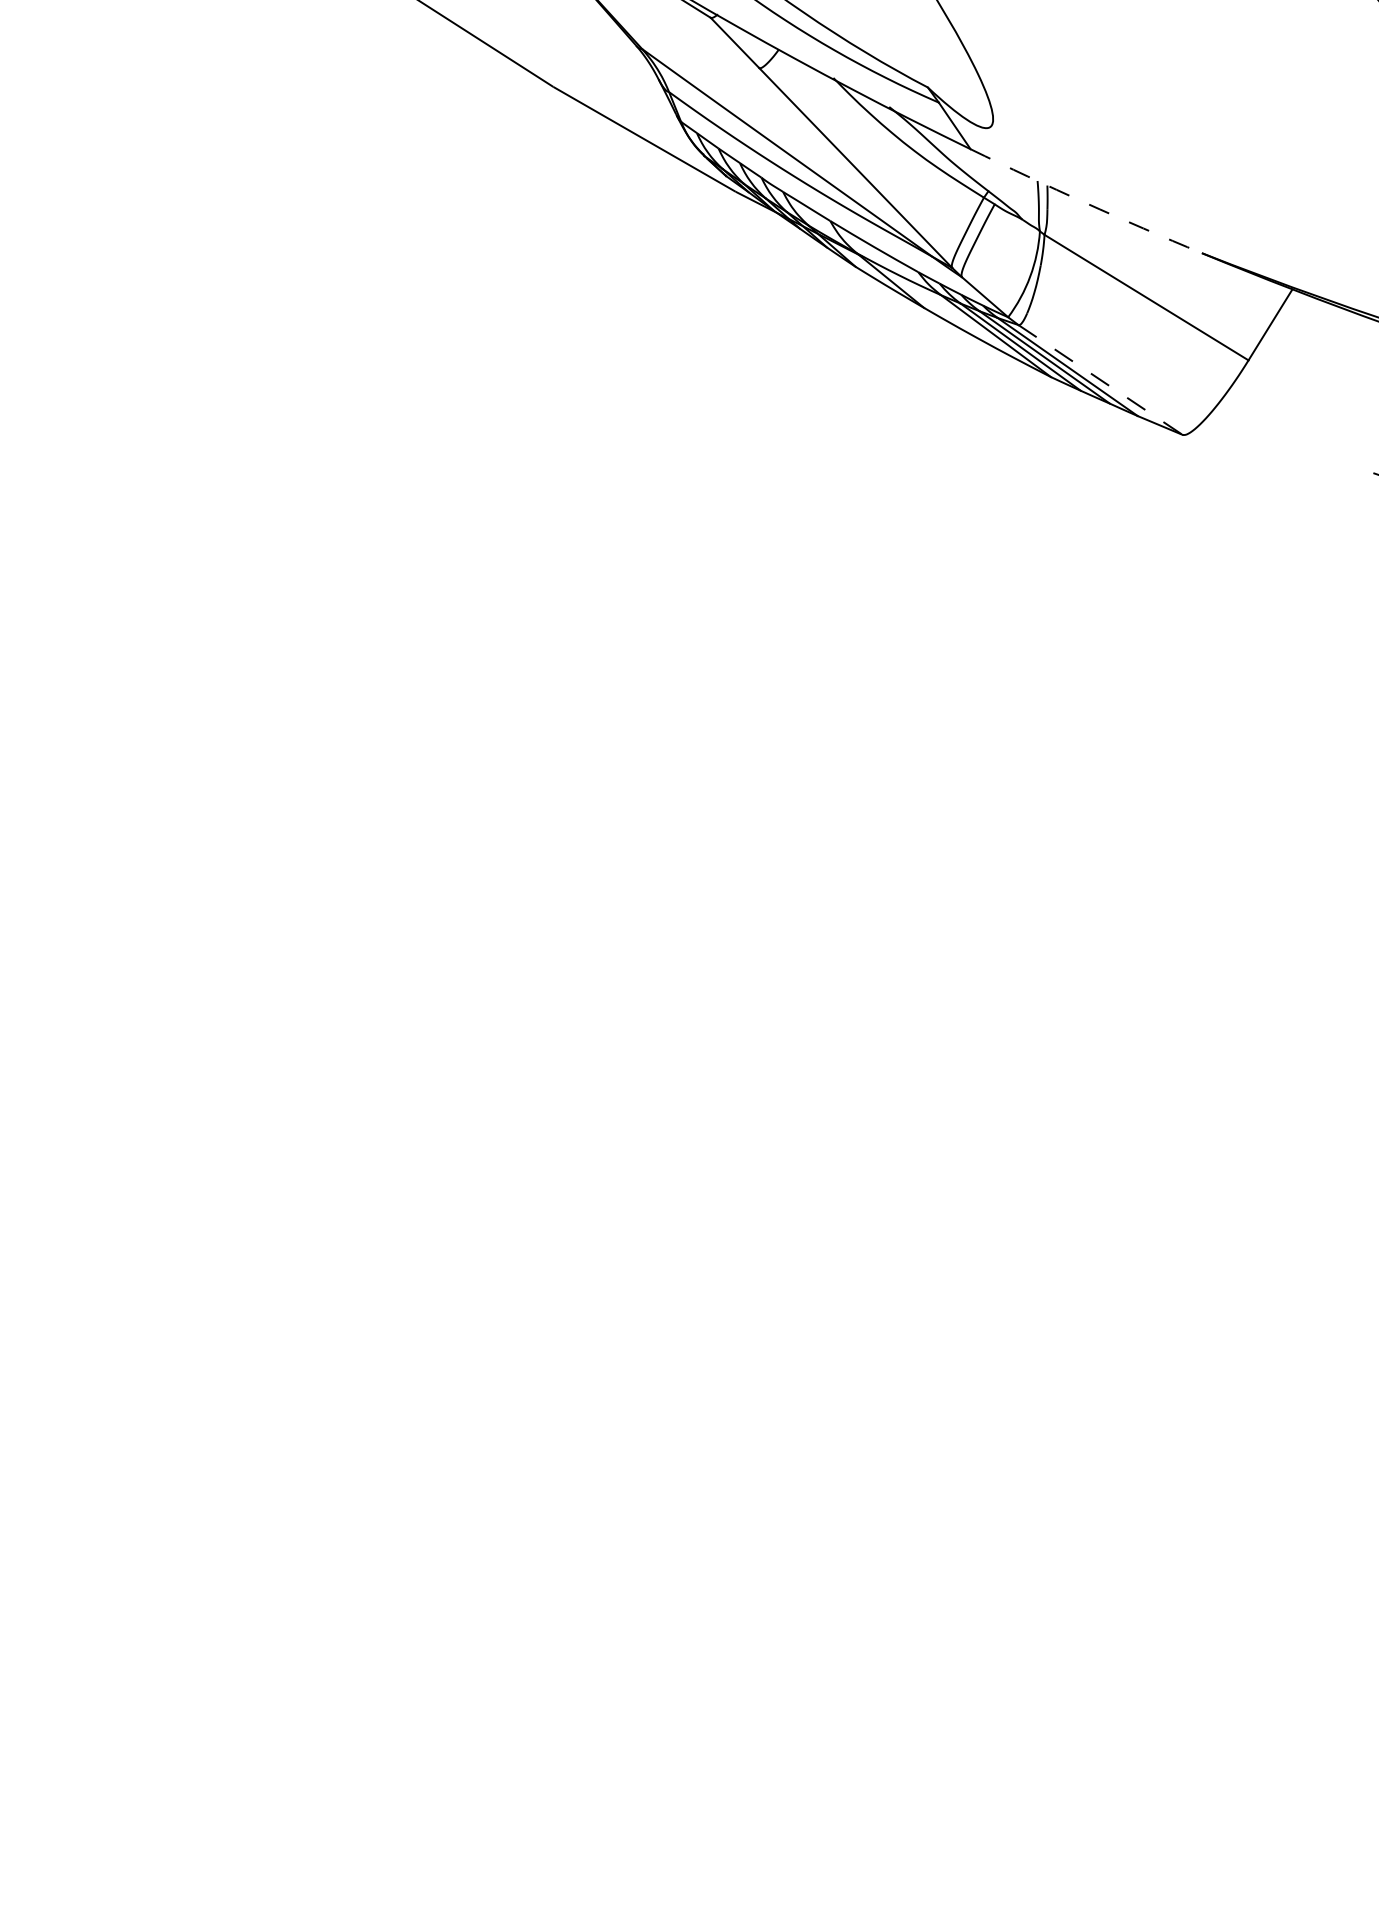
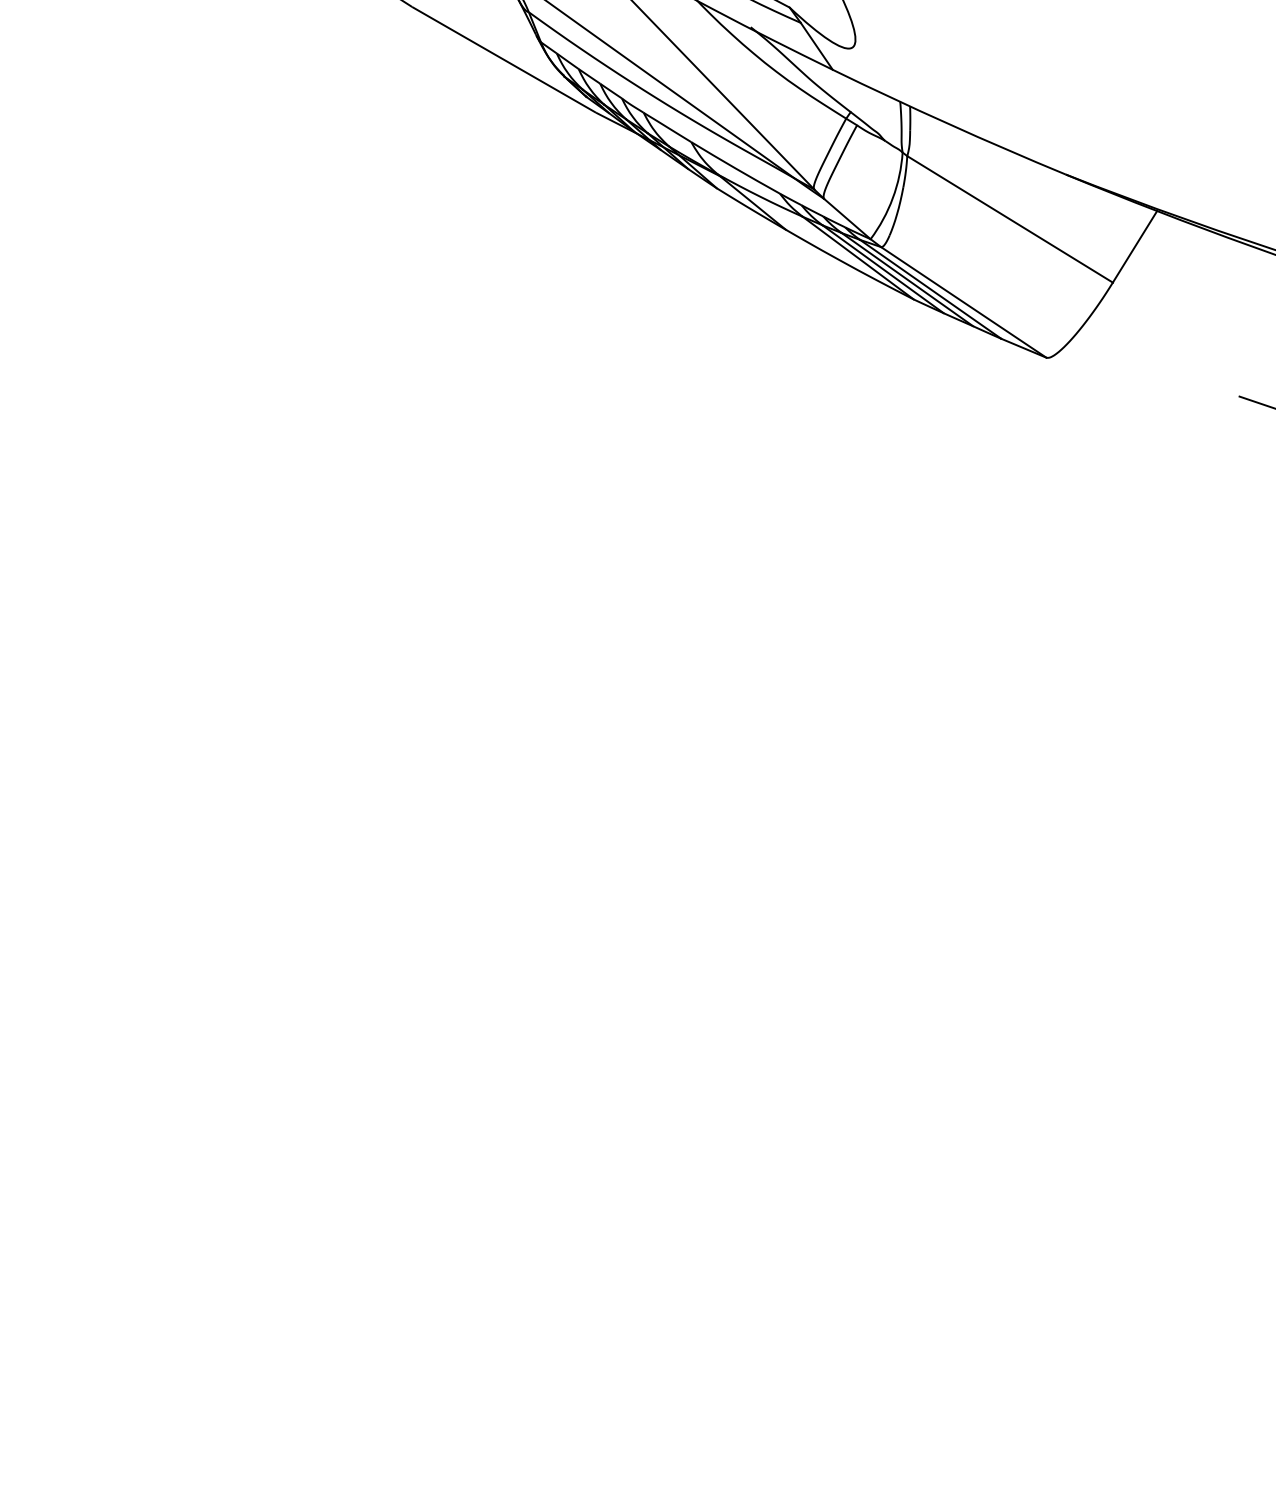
arc: (1085, 202) -> (948, 123), dashed -> solid
line: (1100, 379) -> (963, 301), dashed -> solid

